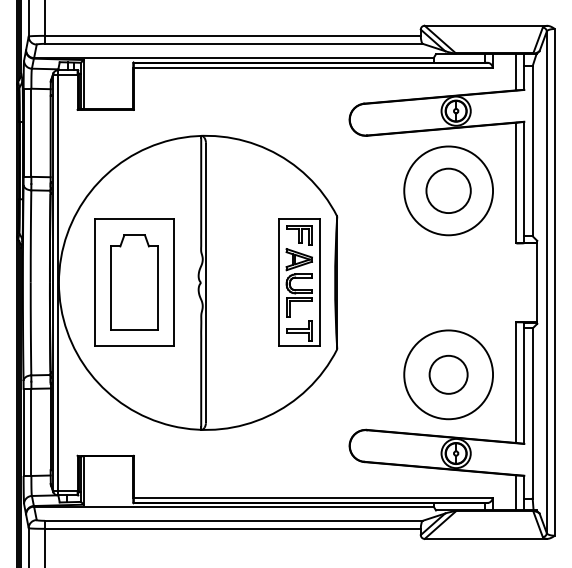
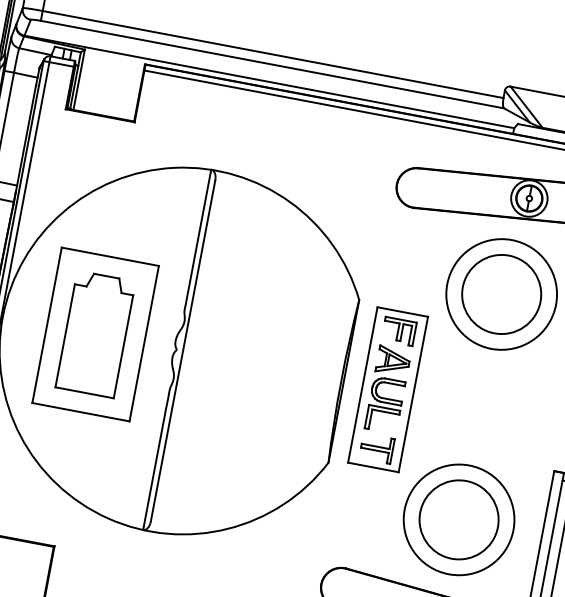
circle: (448, 190) -> (501, 293), size x1.43
part: (299, 282) -> (388, 389), moved
circle: (448, 374) -> (458, 519), size x1.67

